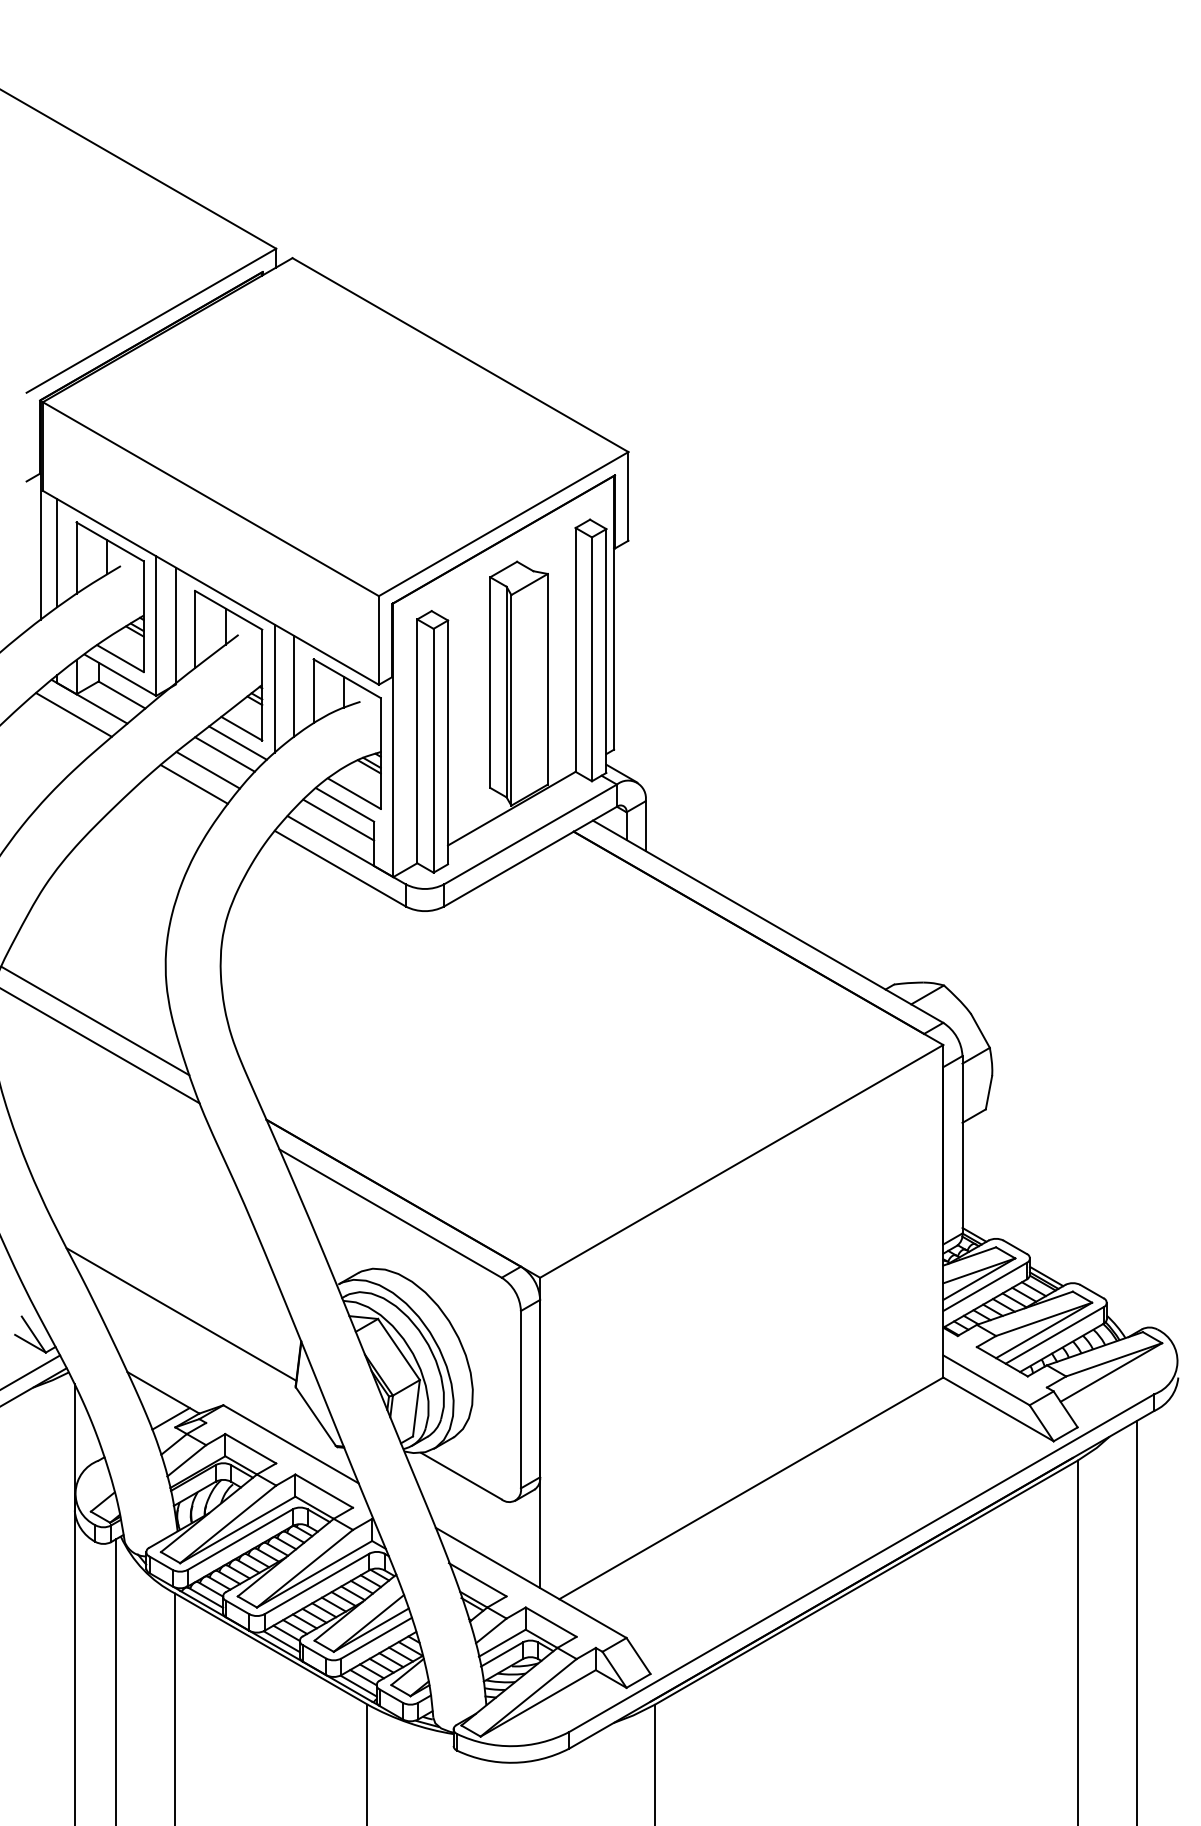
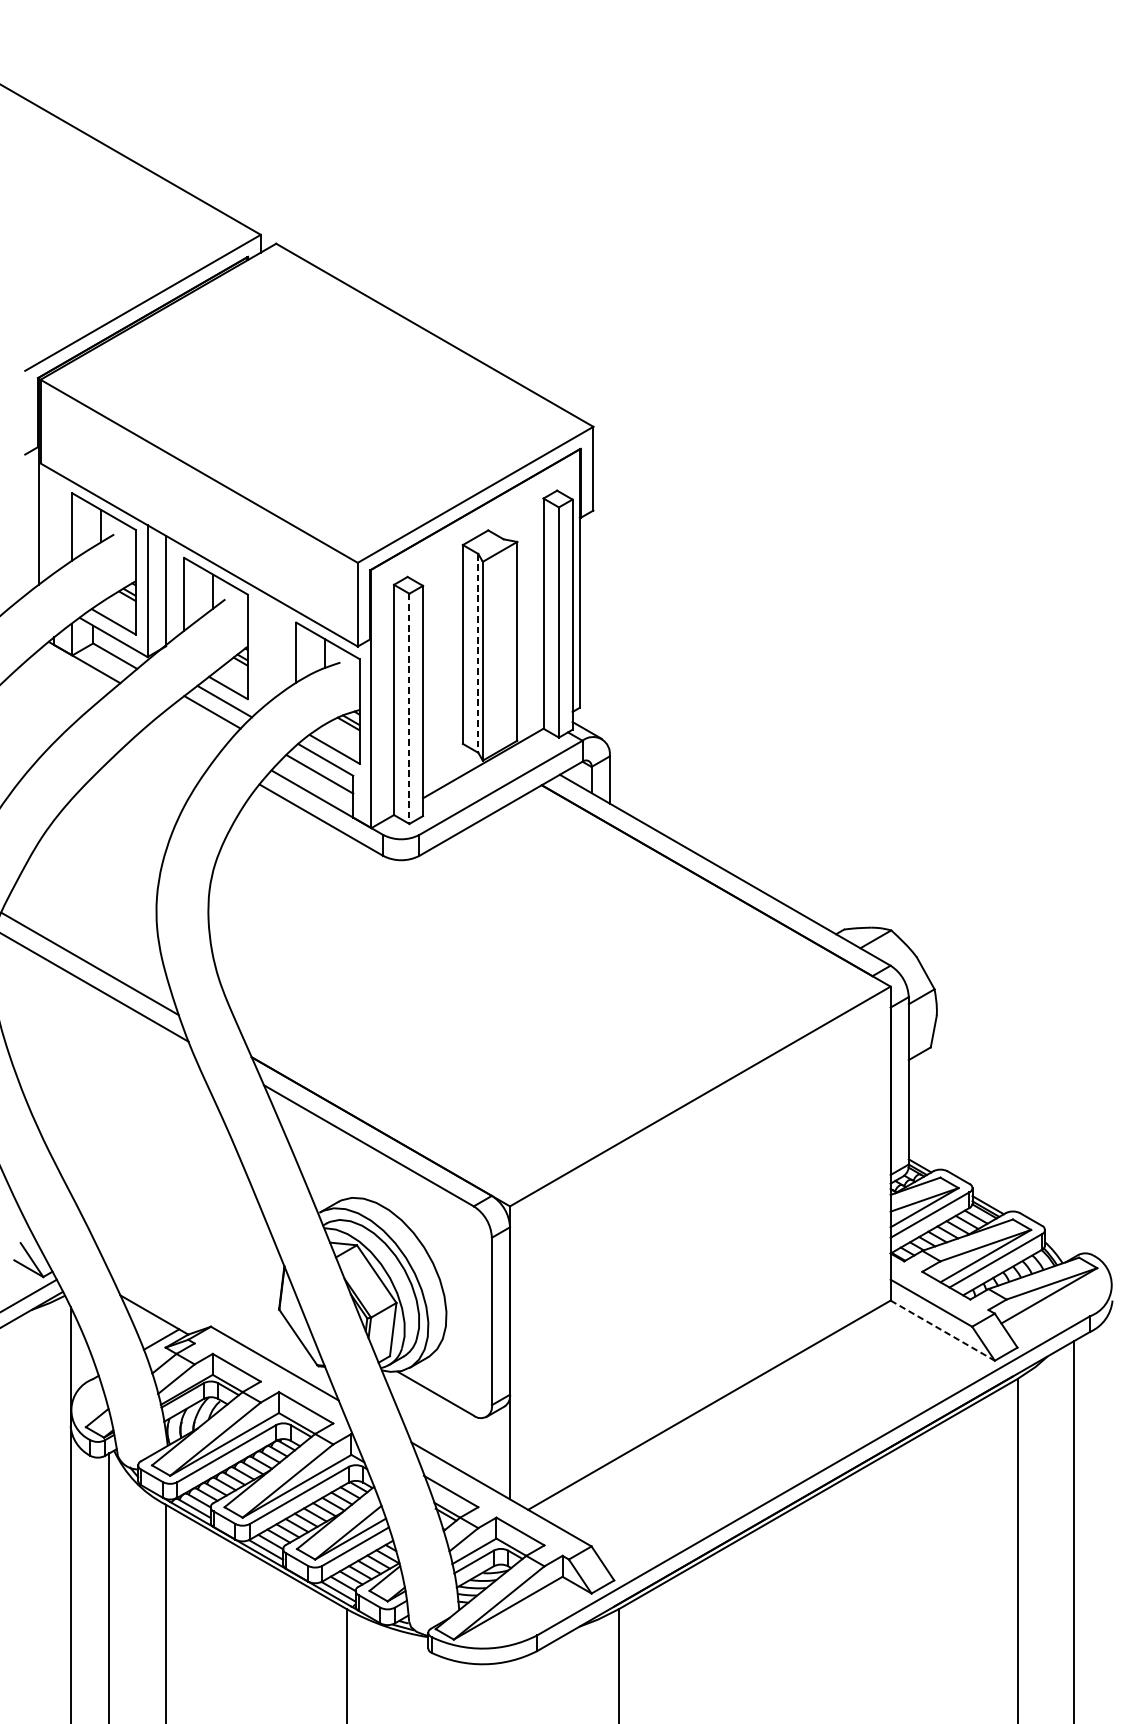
line: (57, 553) -> (54, 522), removed
line: (294, 686) -> (278, 648), removed
line: (274, 688) -> (259, 650), removed
line: (506, 692) -> (478, 653), solid -> dashed
line: (73, 714) -> (69, 674), removed
line: (433, 750) -> (409, 708), solid -> dashed
line: (207, 769) -> (195, 726), removed
line: (193, 784) -> (182, 740), removed
line: (181, 1314) -> (171, 1241), removed
line: (998, 1409) -> (942, 1330), solid -> dashed

